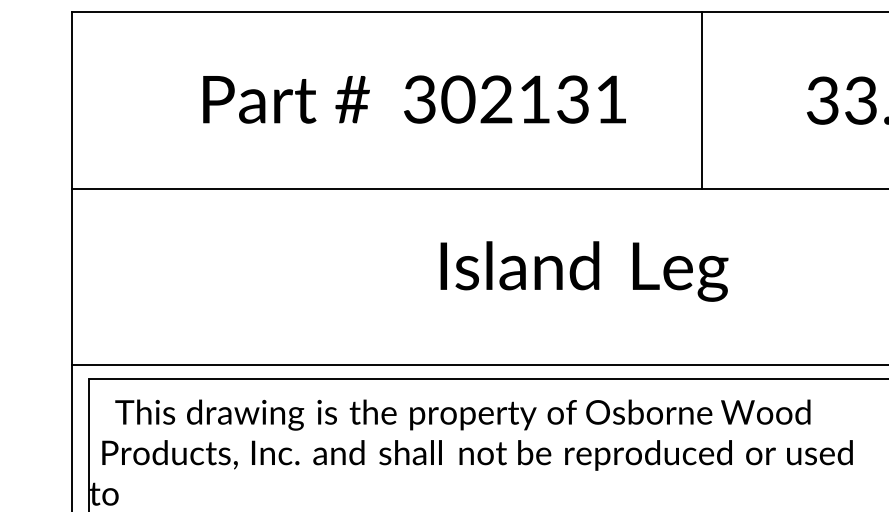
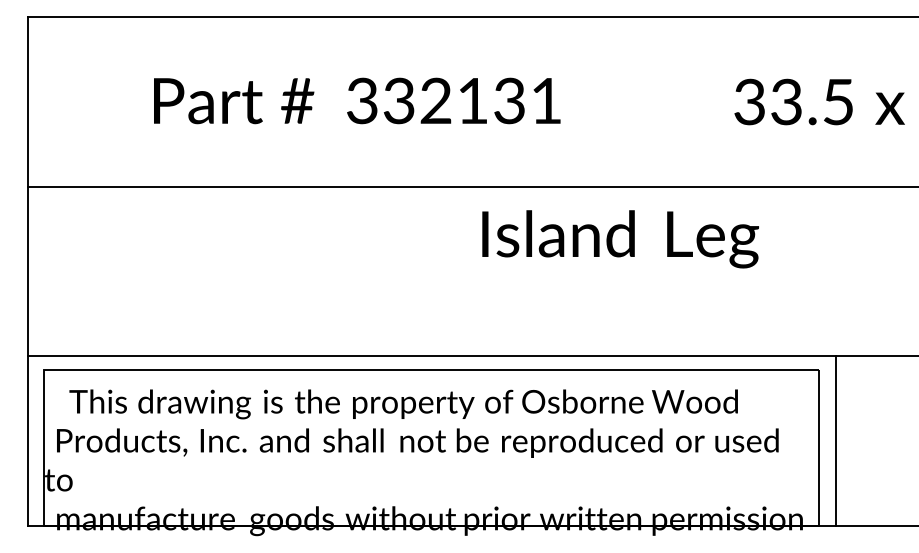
text: (458, 100) -> (399, 101), 302131 -> 332131
line: (702, 100) -> (634, 101), removed
text: (584, 271) -> (620, 239), moved

